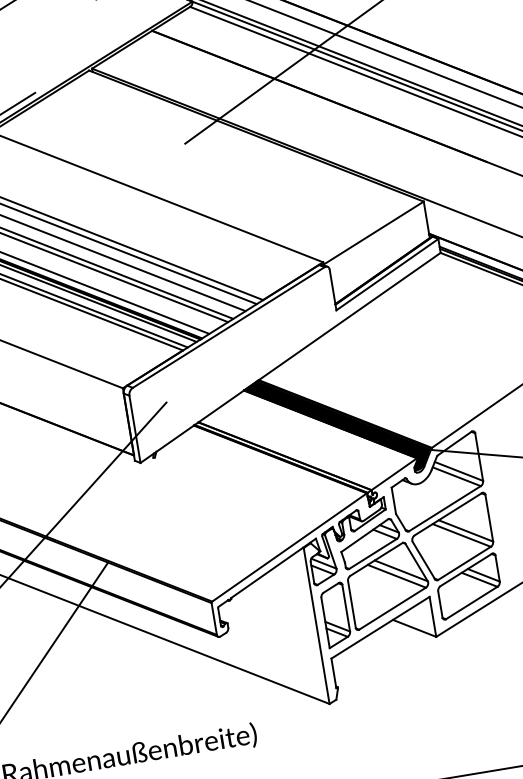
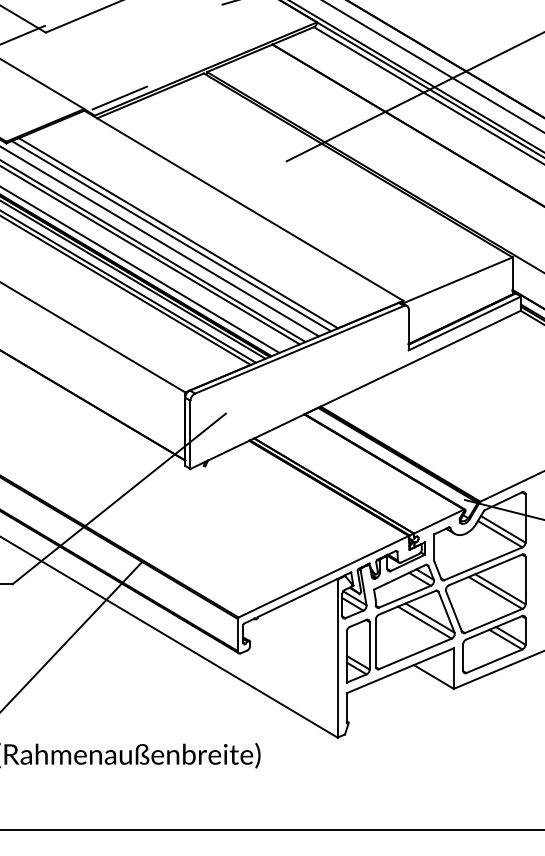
fill: (337, 425) -> (390, 464), removed

